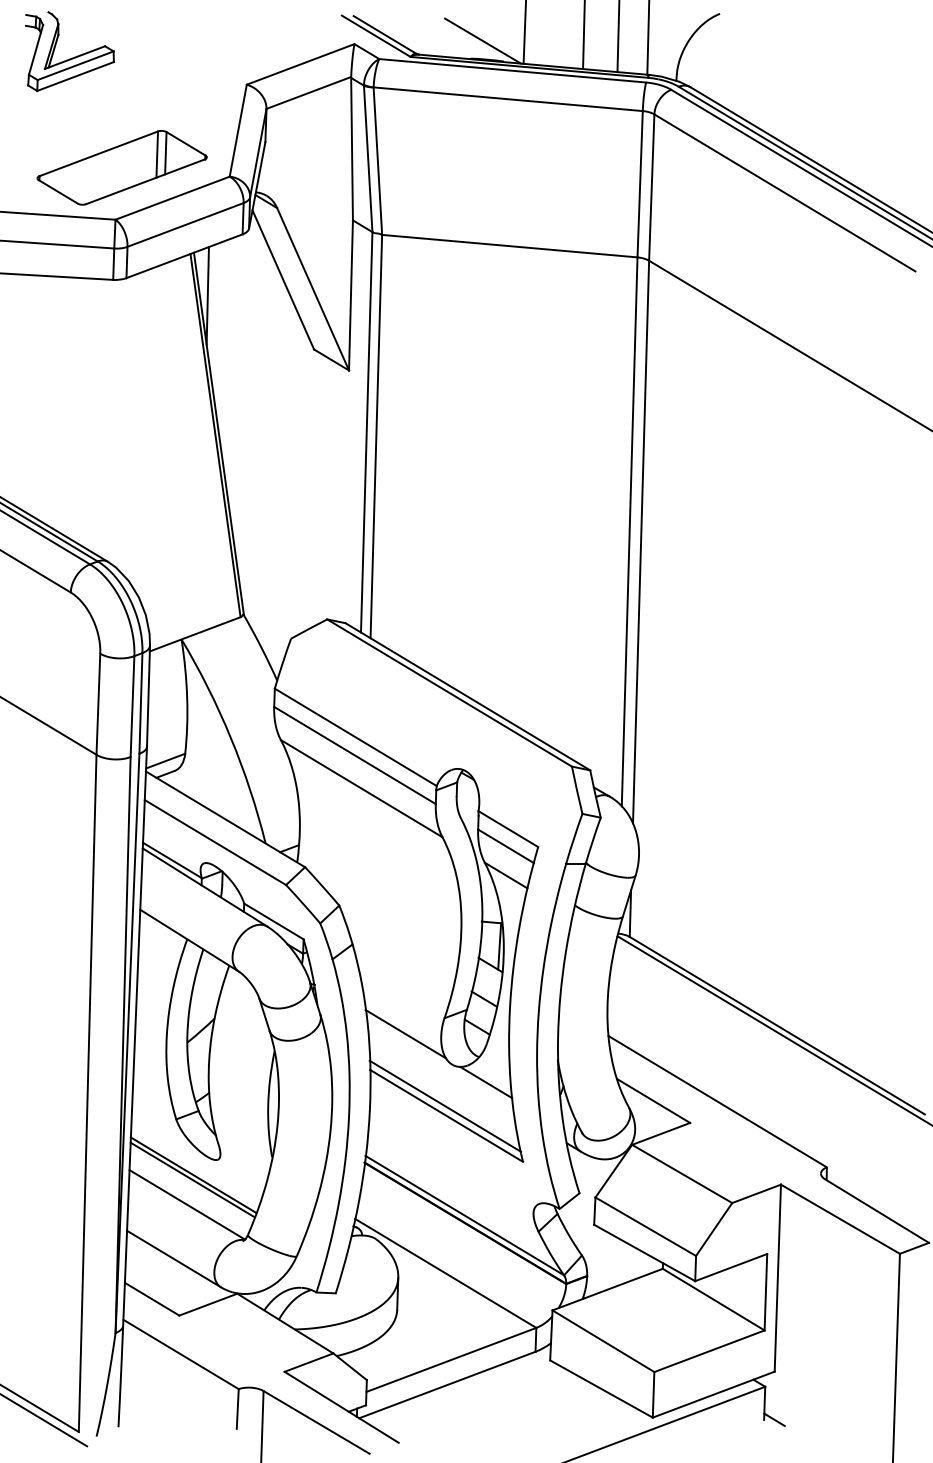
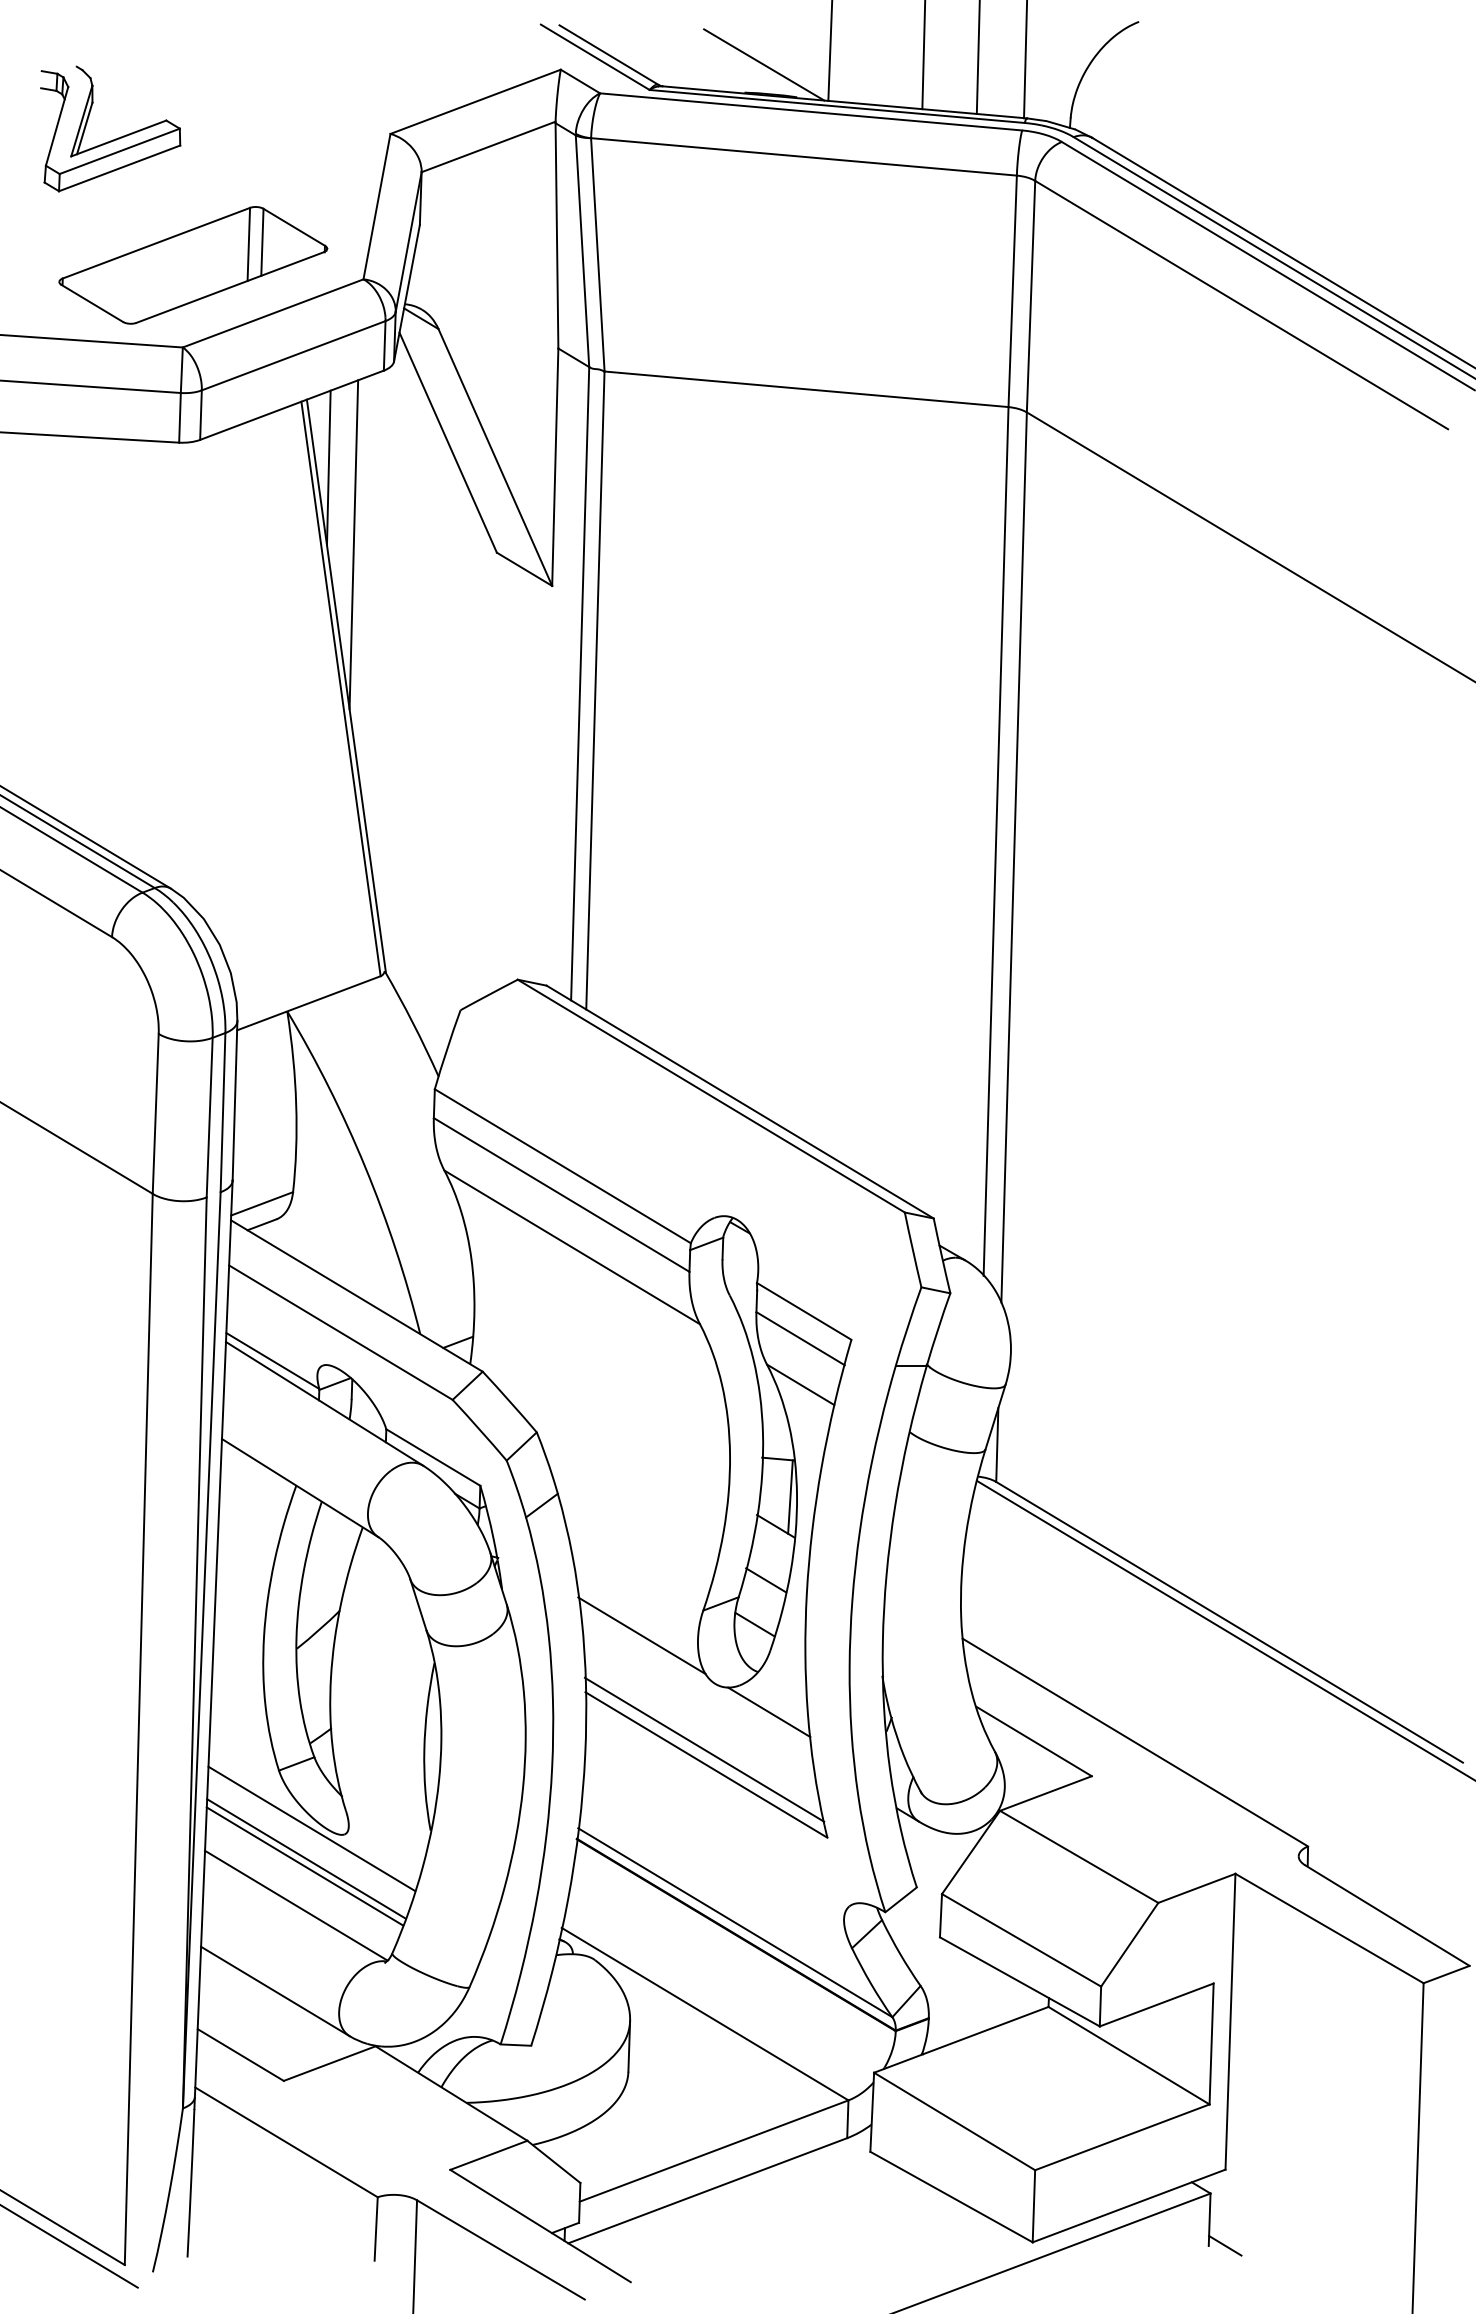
part: (72, 57) -> (114, 138), moved
line: (223, 344) -> (353, 544), added
line: (196, 1155) -> (310, 1827), added

